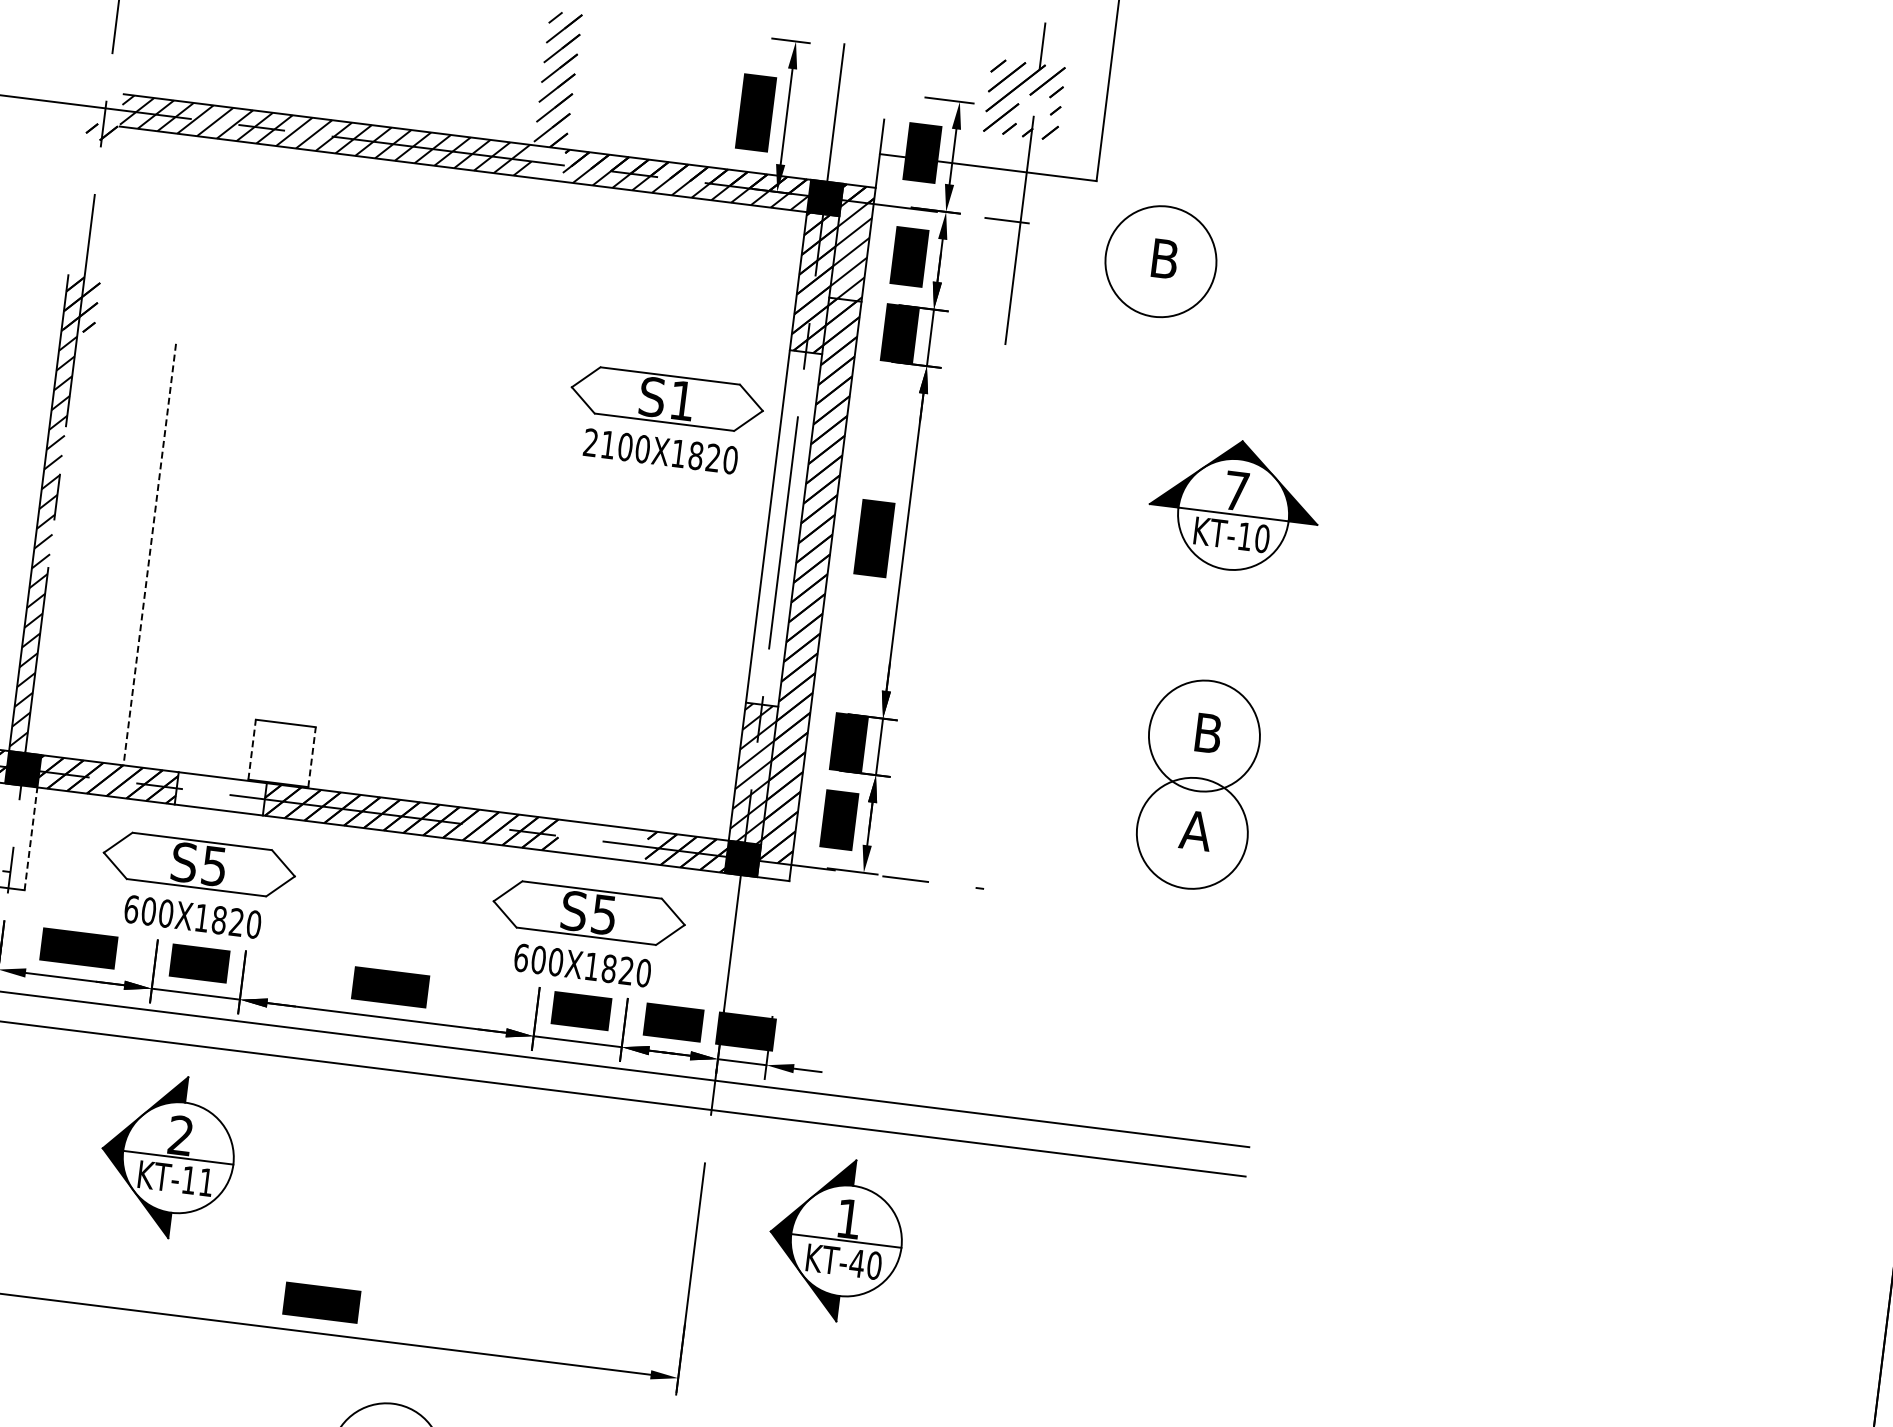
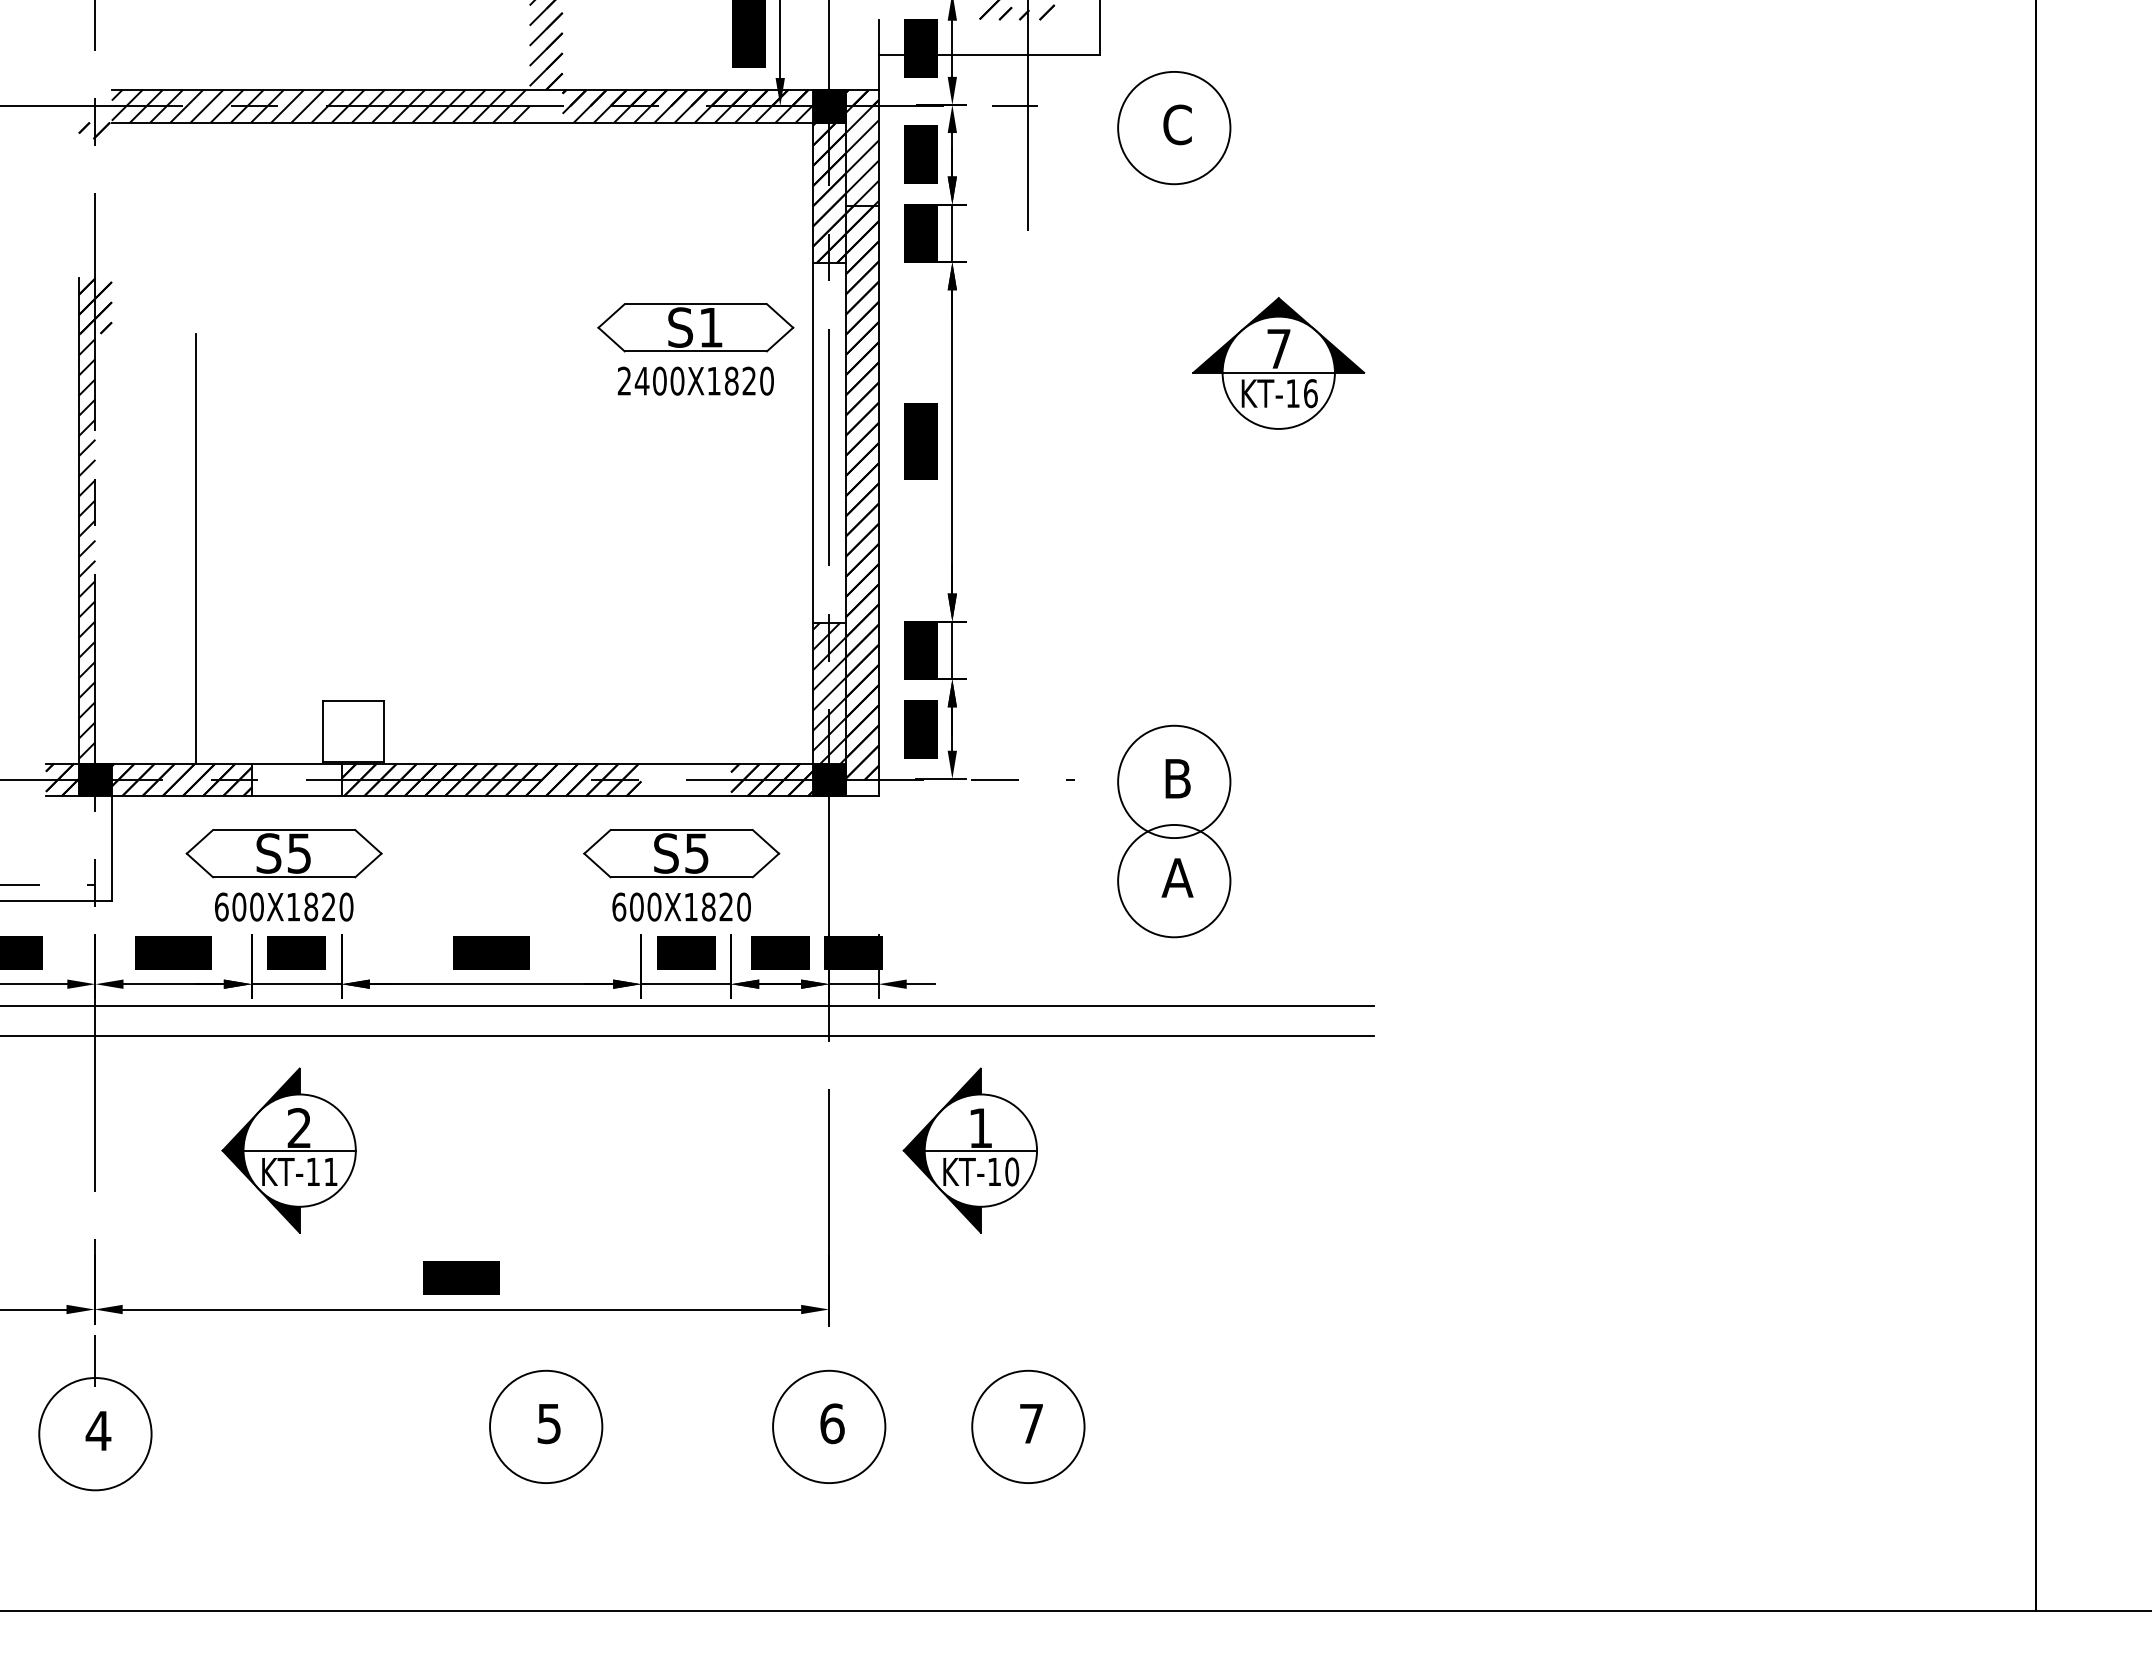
text: (1164, 258) -> (1177, 124), B -> C
text: (607, 445) -> (641, 381), 2100X1820 -> 2400X1820
text: (1262, 538) -> (1310, 393), KT-10 -> KT-16
line: (149, 554) -> (195, 548), dashed -> solid
line: (251, 749) -> (322, 731), dashed -> solid
line: (311, 756) -> (383, 731), dashed -> solid
part: (1198, 784) -> (1174, 831), moved
line: (30, 838) -> (111, 848), dashed -> solid
text: (857, 1263) -> (994, 1171), KT-40 -> KT-10

